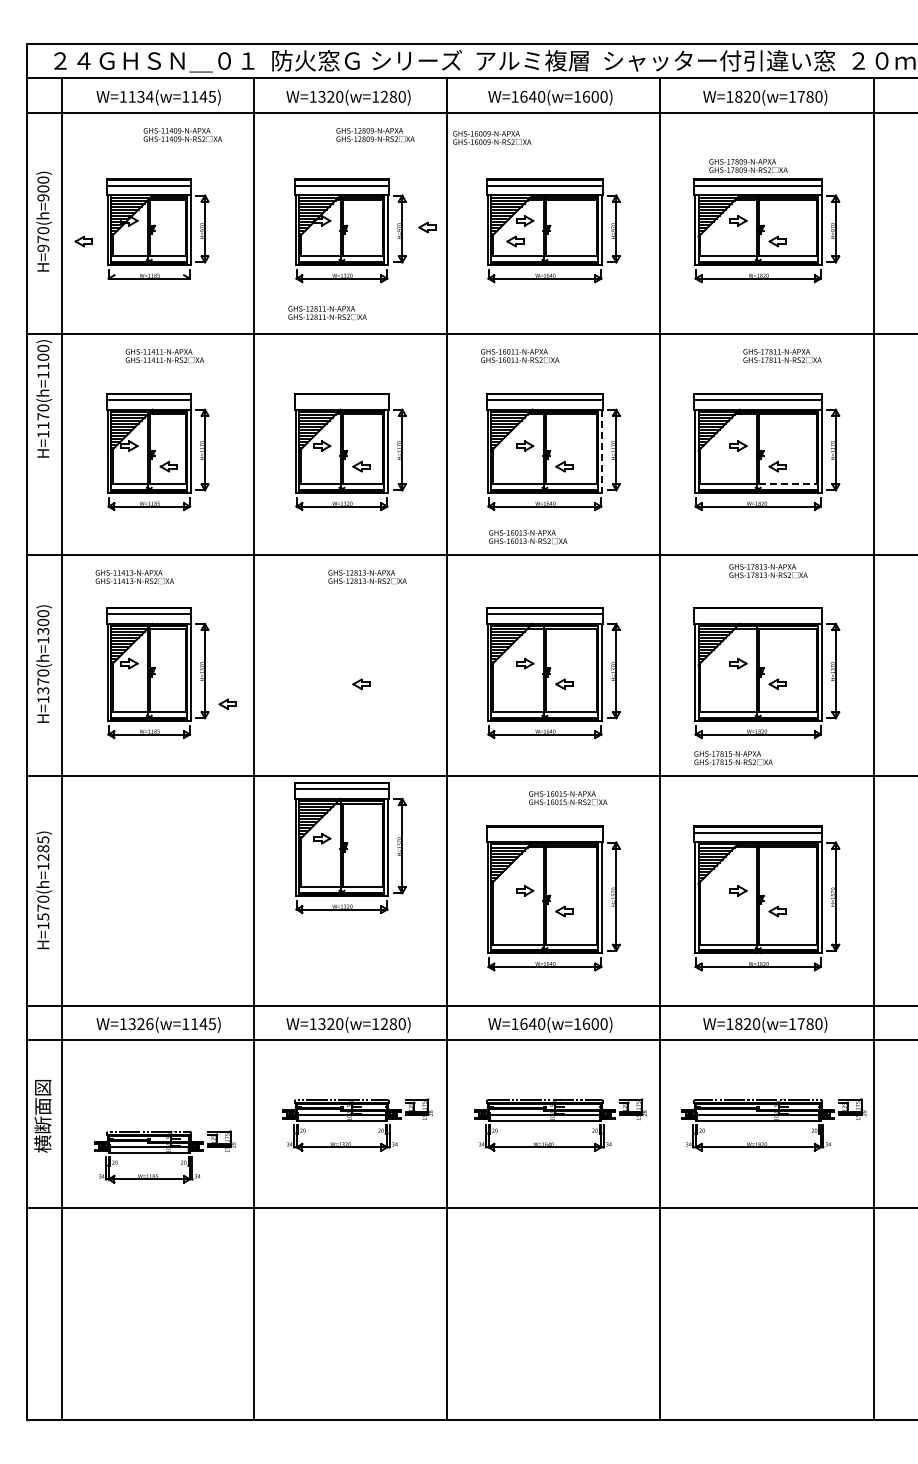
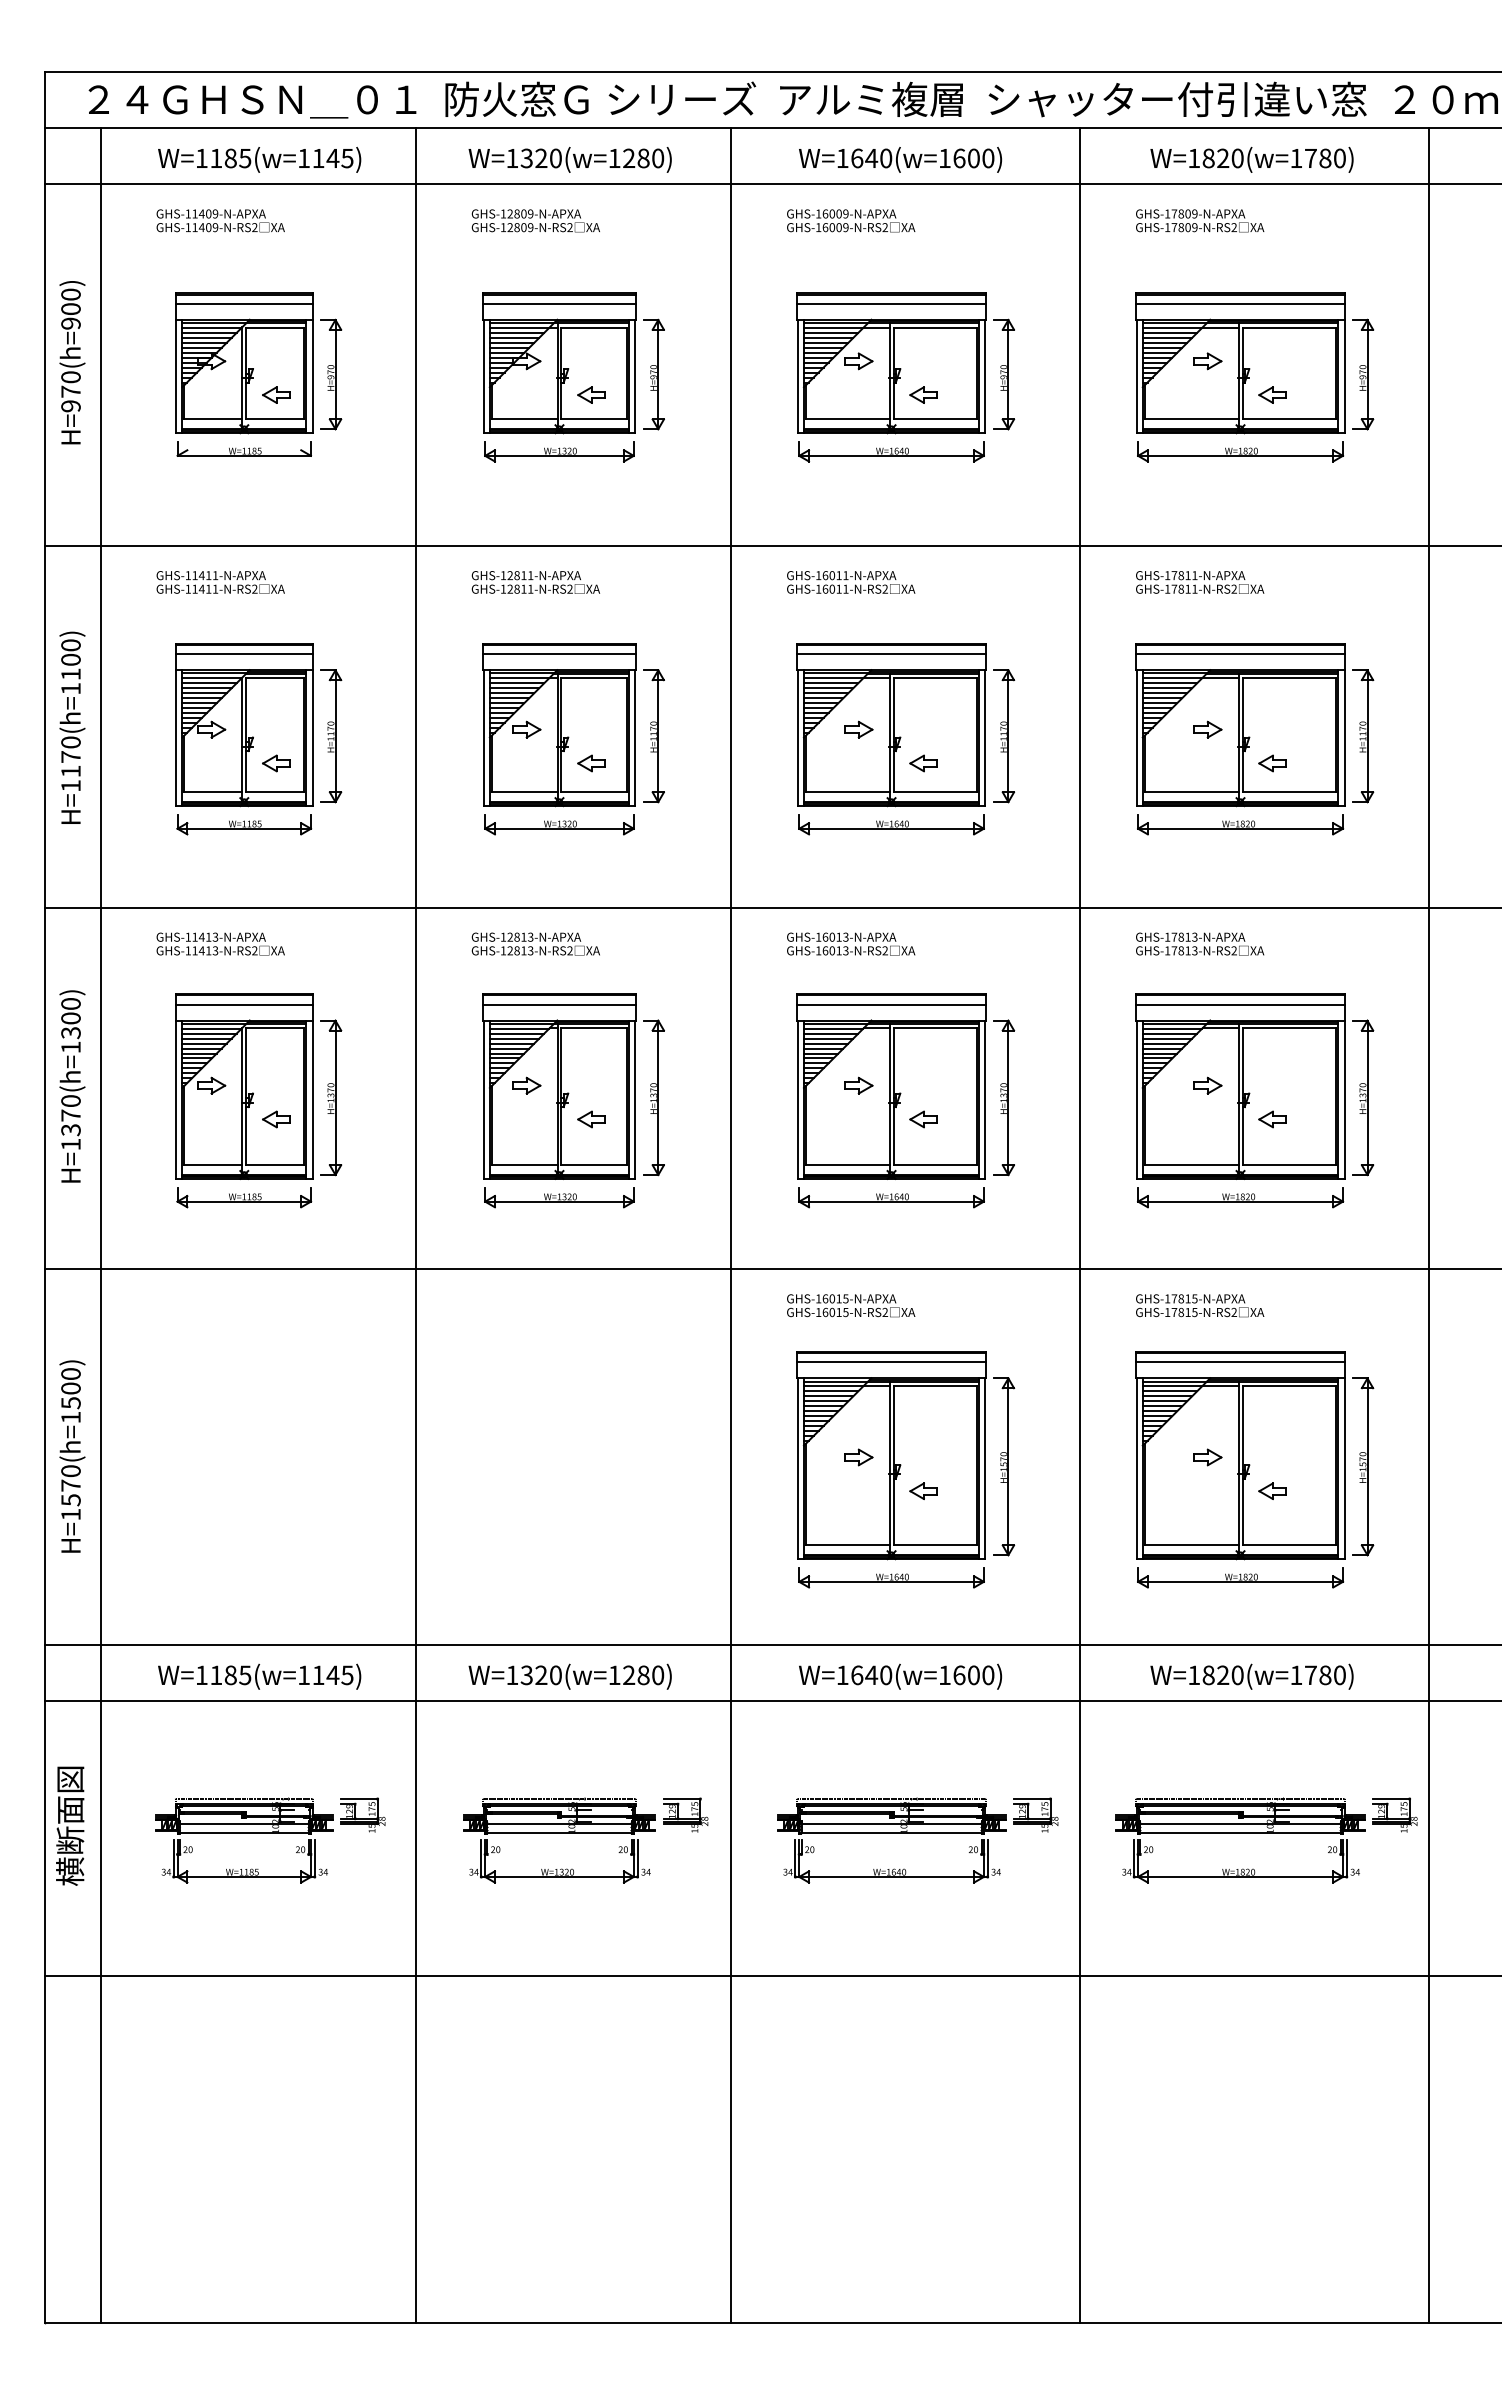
text: (145, 96) -> (238, 157), W=1134(w=1145) -> W=1185(w=1145)
text: (182, 134) -> (220, 219), moved
text: (375, 134) -> (535, 219), moved
text: (492, 137) -> (851, 219), moved
text: (748, 165) -> (1200, 219), moved
part: (427, 227) -> (591, 395), moved
part: (83, 241) -> (275, 395), moved
part: (515, 241) -> (923, 395), moved
text: (327, 312) -> (535, 581), moved
text: (164, 355) -> (220, 581), moved
text: (782, 355) -> (1200, 581), moved
text: (44, 398) -> (72, 727), moved
line: (341, 399) -> (558, 653), added
line: (602, 451) -> (985, 738), dashed -> solid
line: (788, 484) -> (1290, 792), dashed -> solid
text: (528, 537) -> (851, 944), moved
text: (768, 571) -> (1200, 944), moved
text: (367, 577) -> (535, 944), moved
line: (758, 614) -> (1240, 1005), added
part: (227, 704) -> (275, 1119), moved
text: (733, 758) -> (1200, 1306), moved
text: (568, 798) -> (851, 1306), moved
line: (544, 832) -> (890, 1361), added
part: (350, 847) -> (573, 1100), moved
text: (43, 848) -> (71, 1388), H=1570(h=1285) -> H=1570(h=1500)
text: (140, 1024) -> (229, 1676), W=1326(w=1145) -> W=1185(w=1145)
part: (164, 1156) -> (269, 1839), moved

